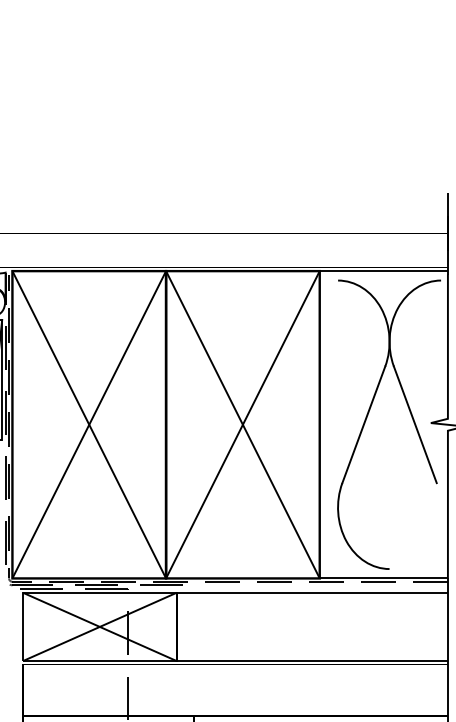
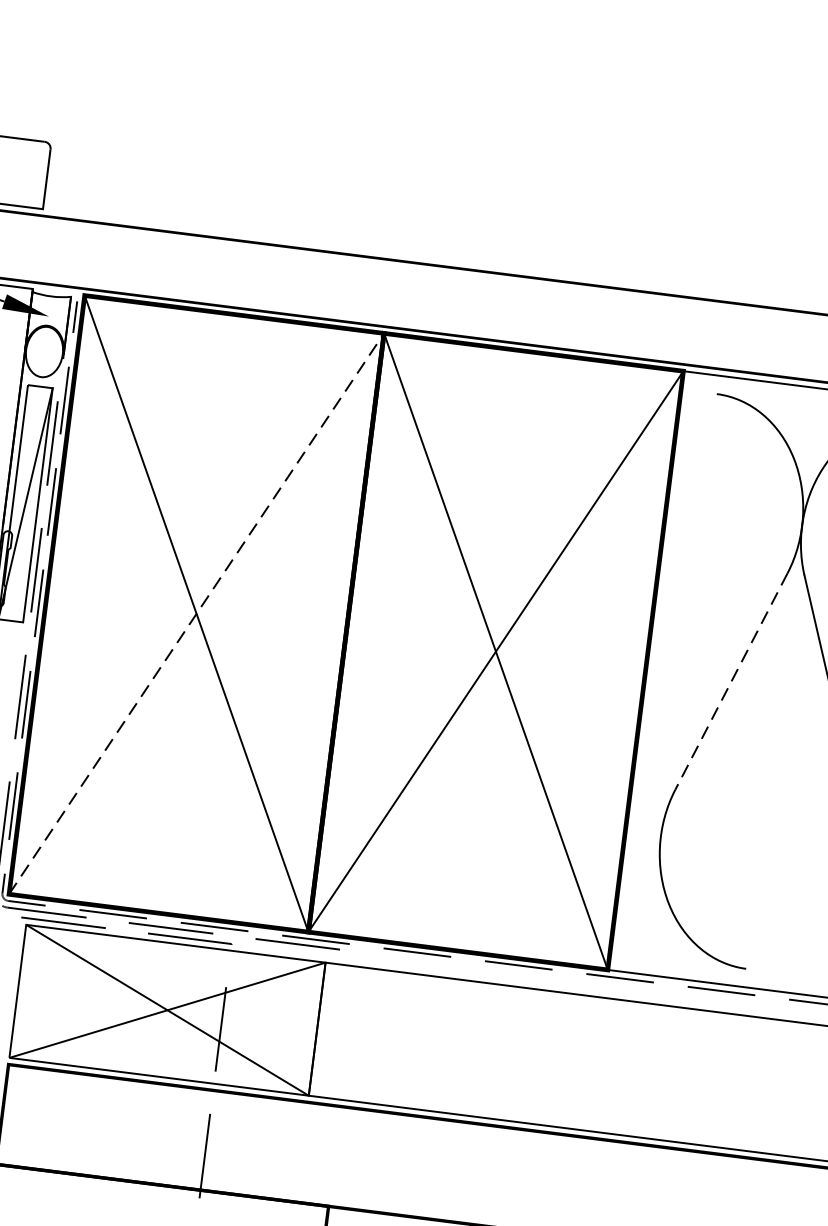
line: (89, 424) -> (197, 613), solid -> dashed
line: (363, 425) -> (730, 682), solid -> dashed

